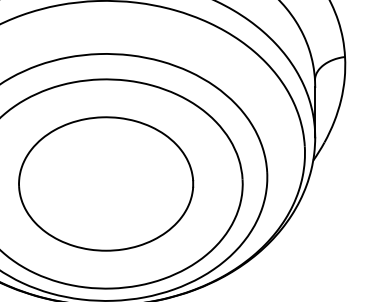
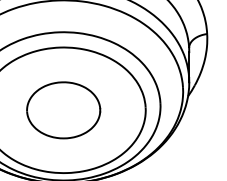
part: (105, 184) -> (63, 110), size x0.7

